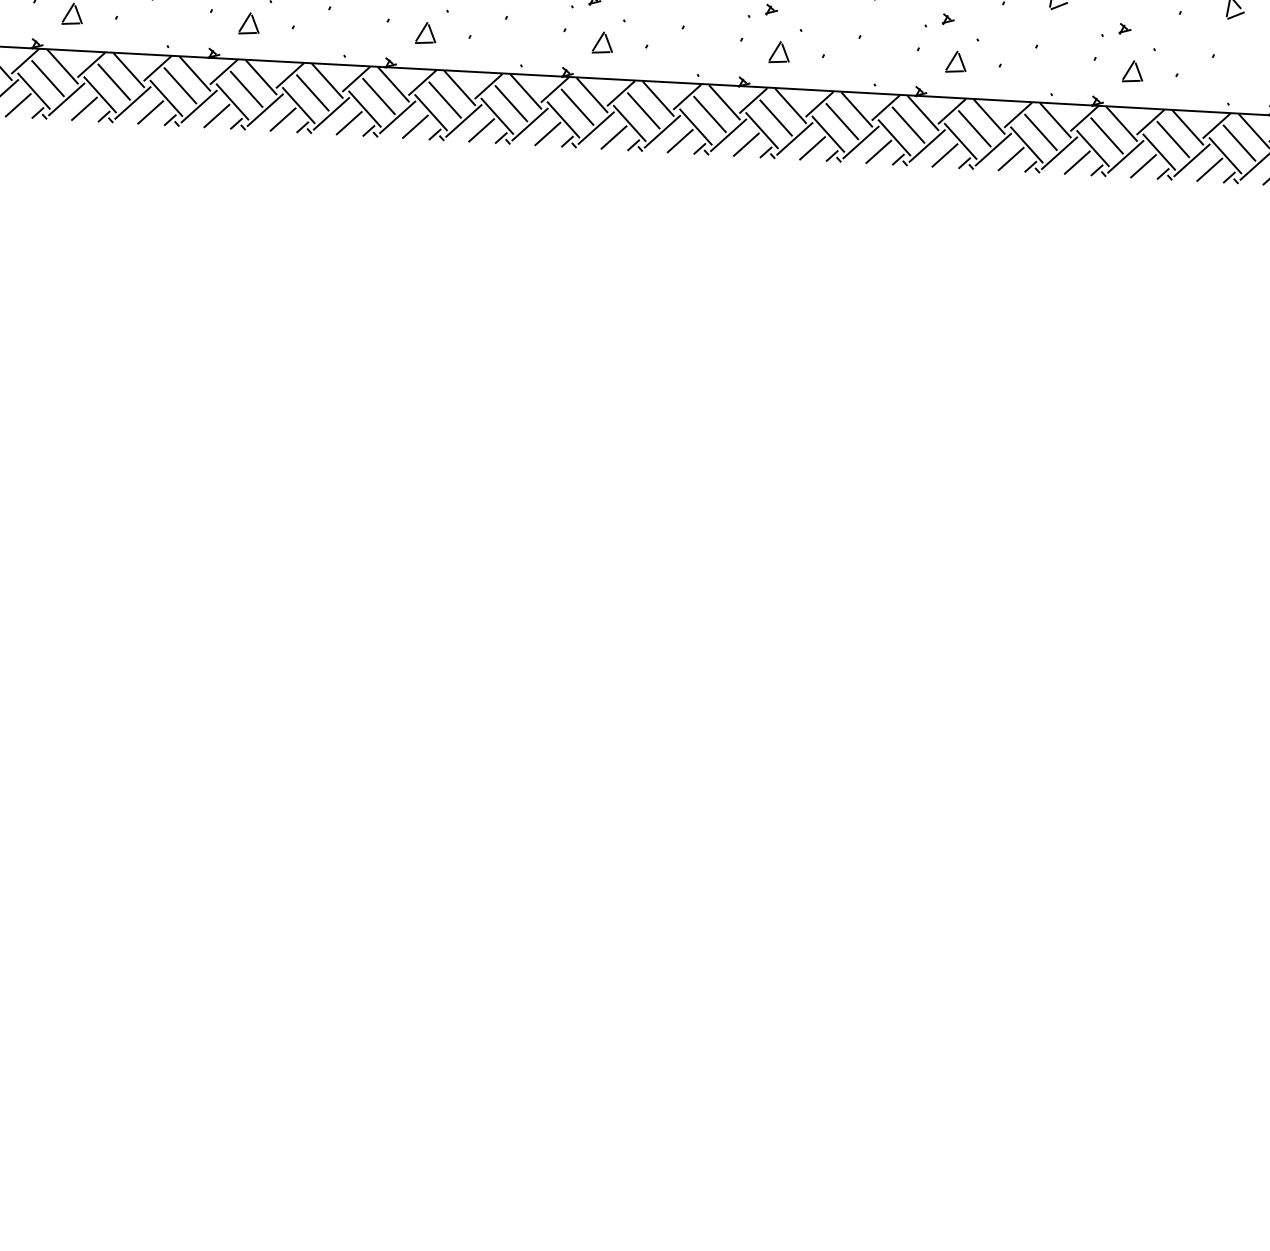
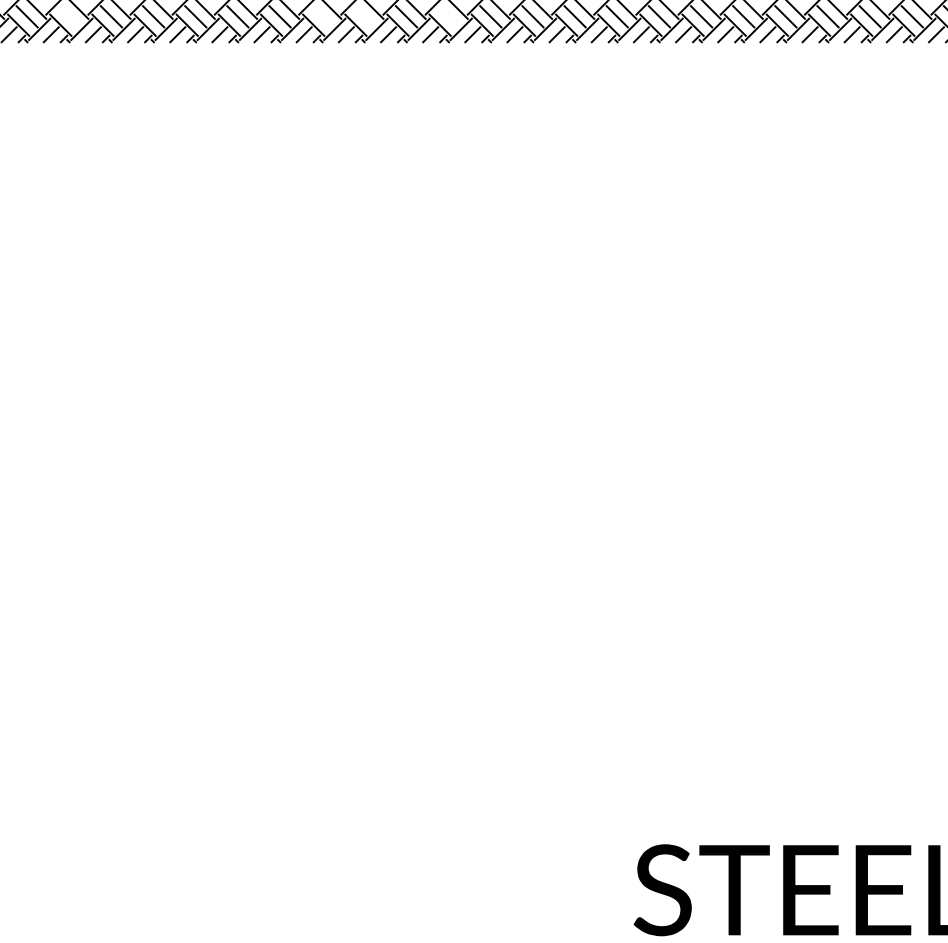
line: (46, 78) -> (68, 16), removed
line: (444, 99) -> (321, 16), removed
line: (510, 103) -> (363, 16), removed
line: (643, 110) -> (448, 16), removed

